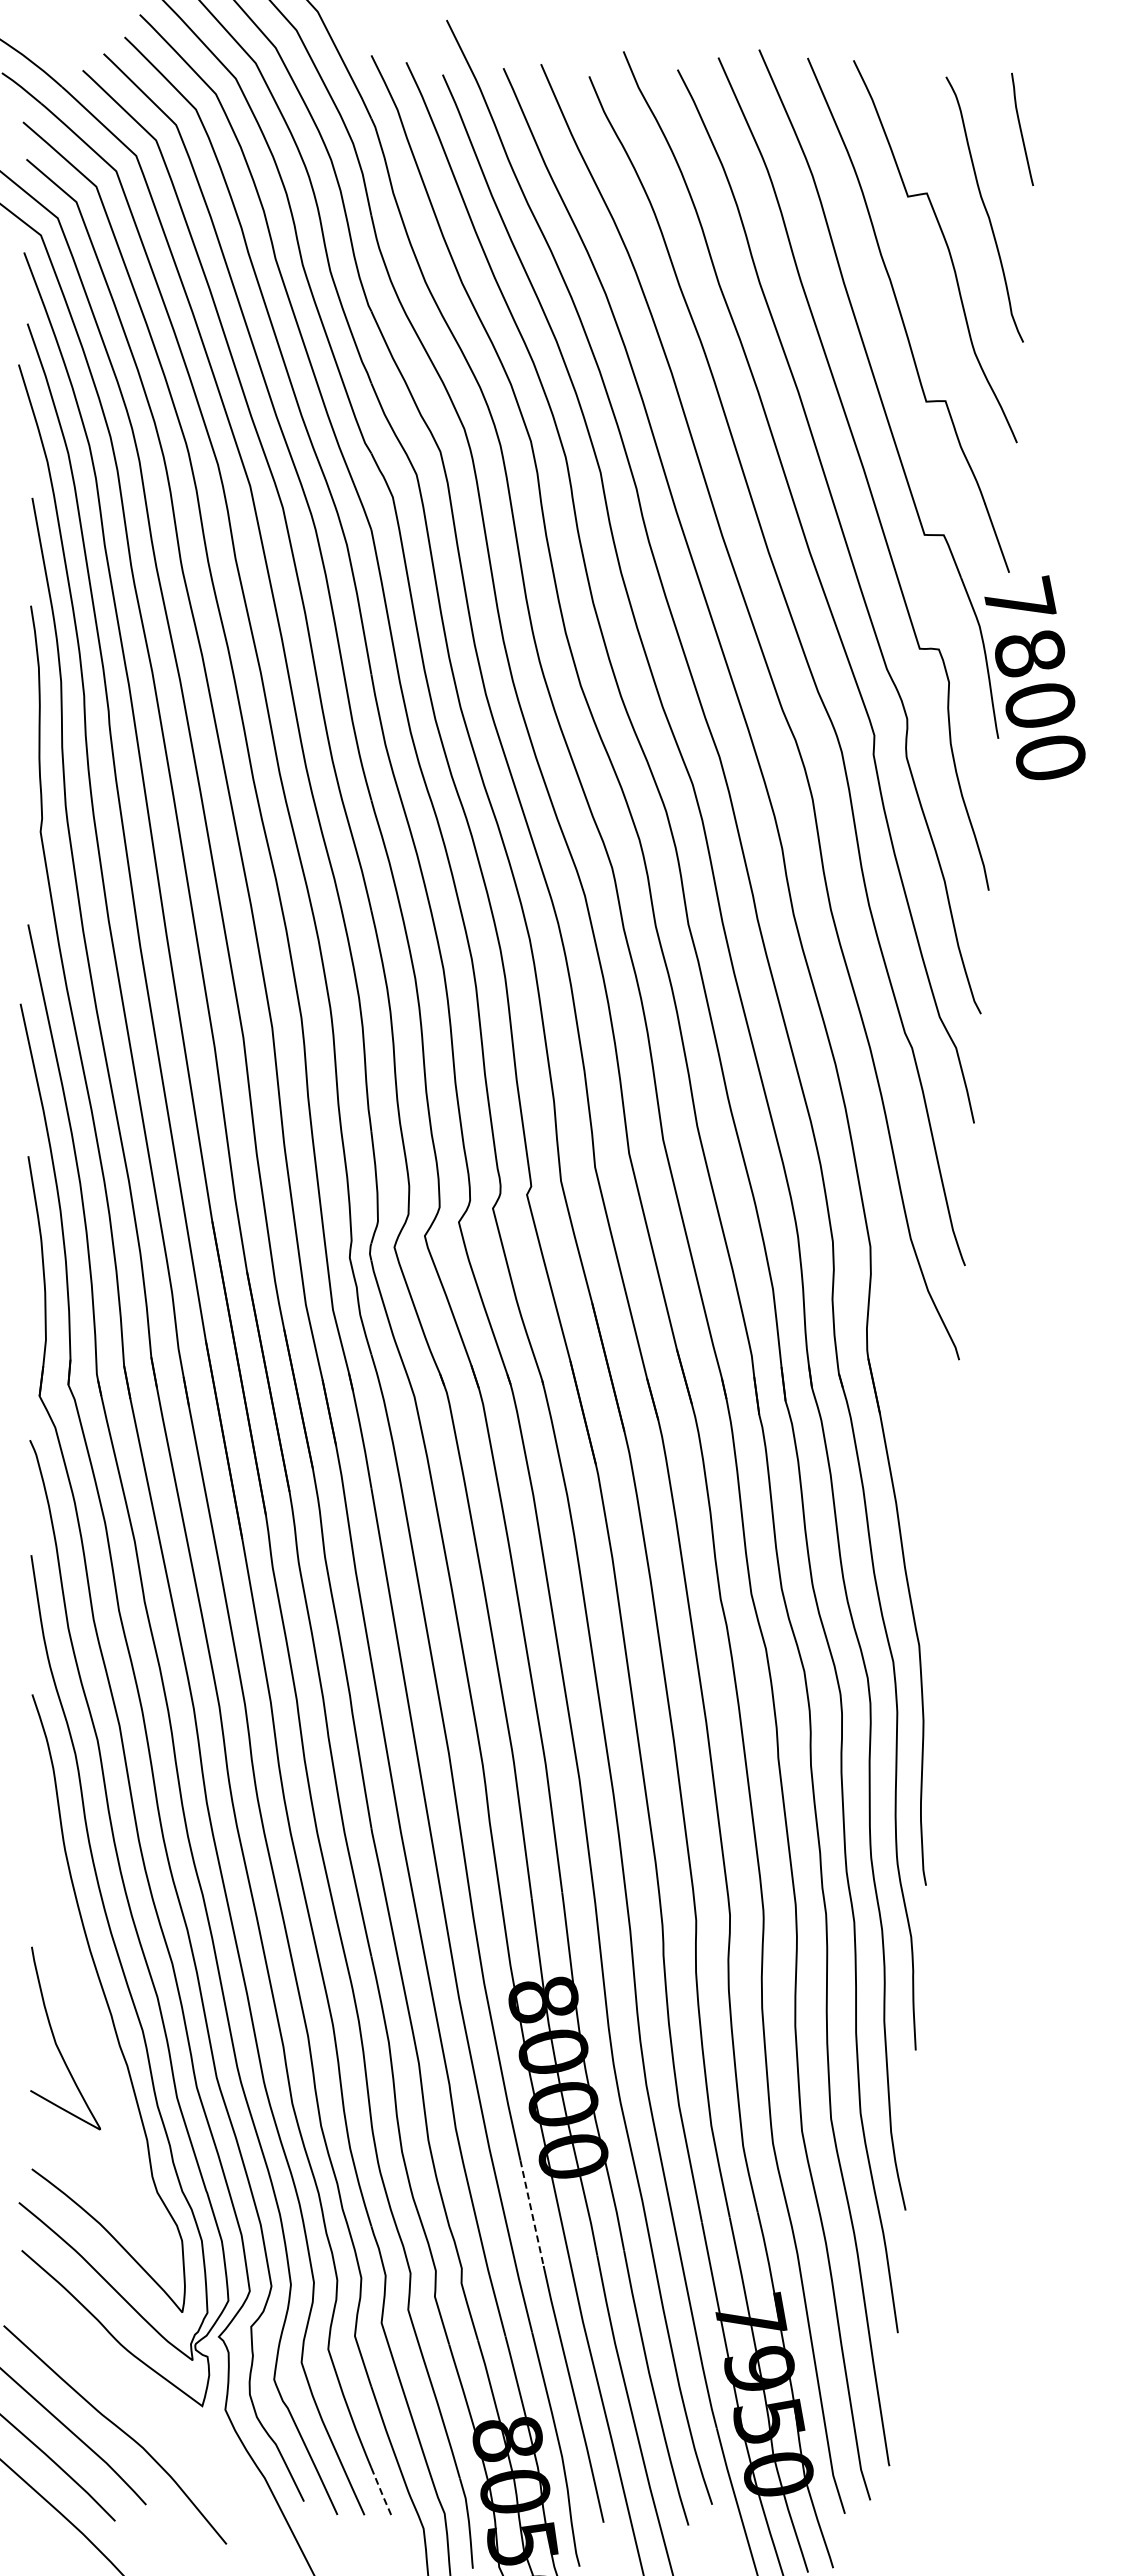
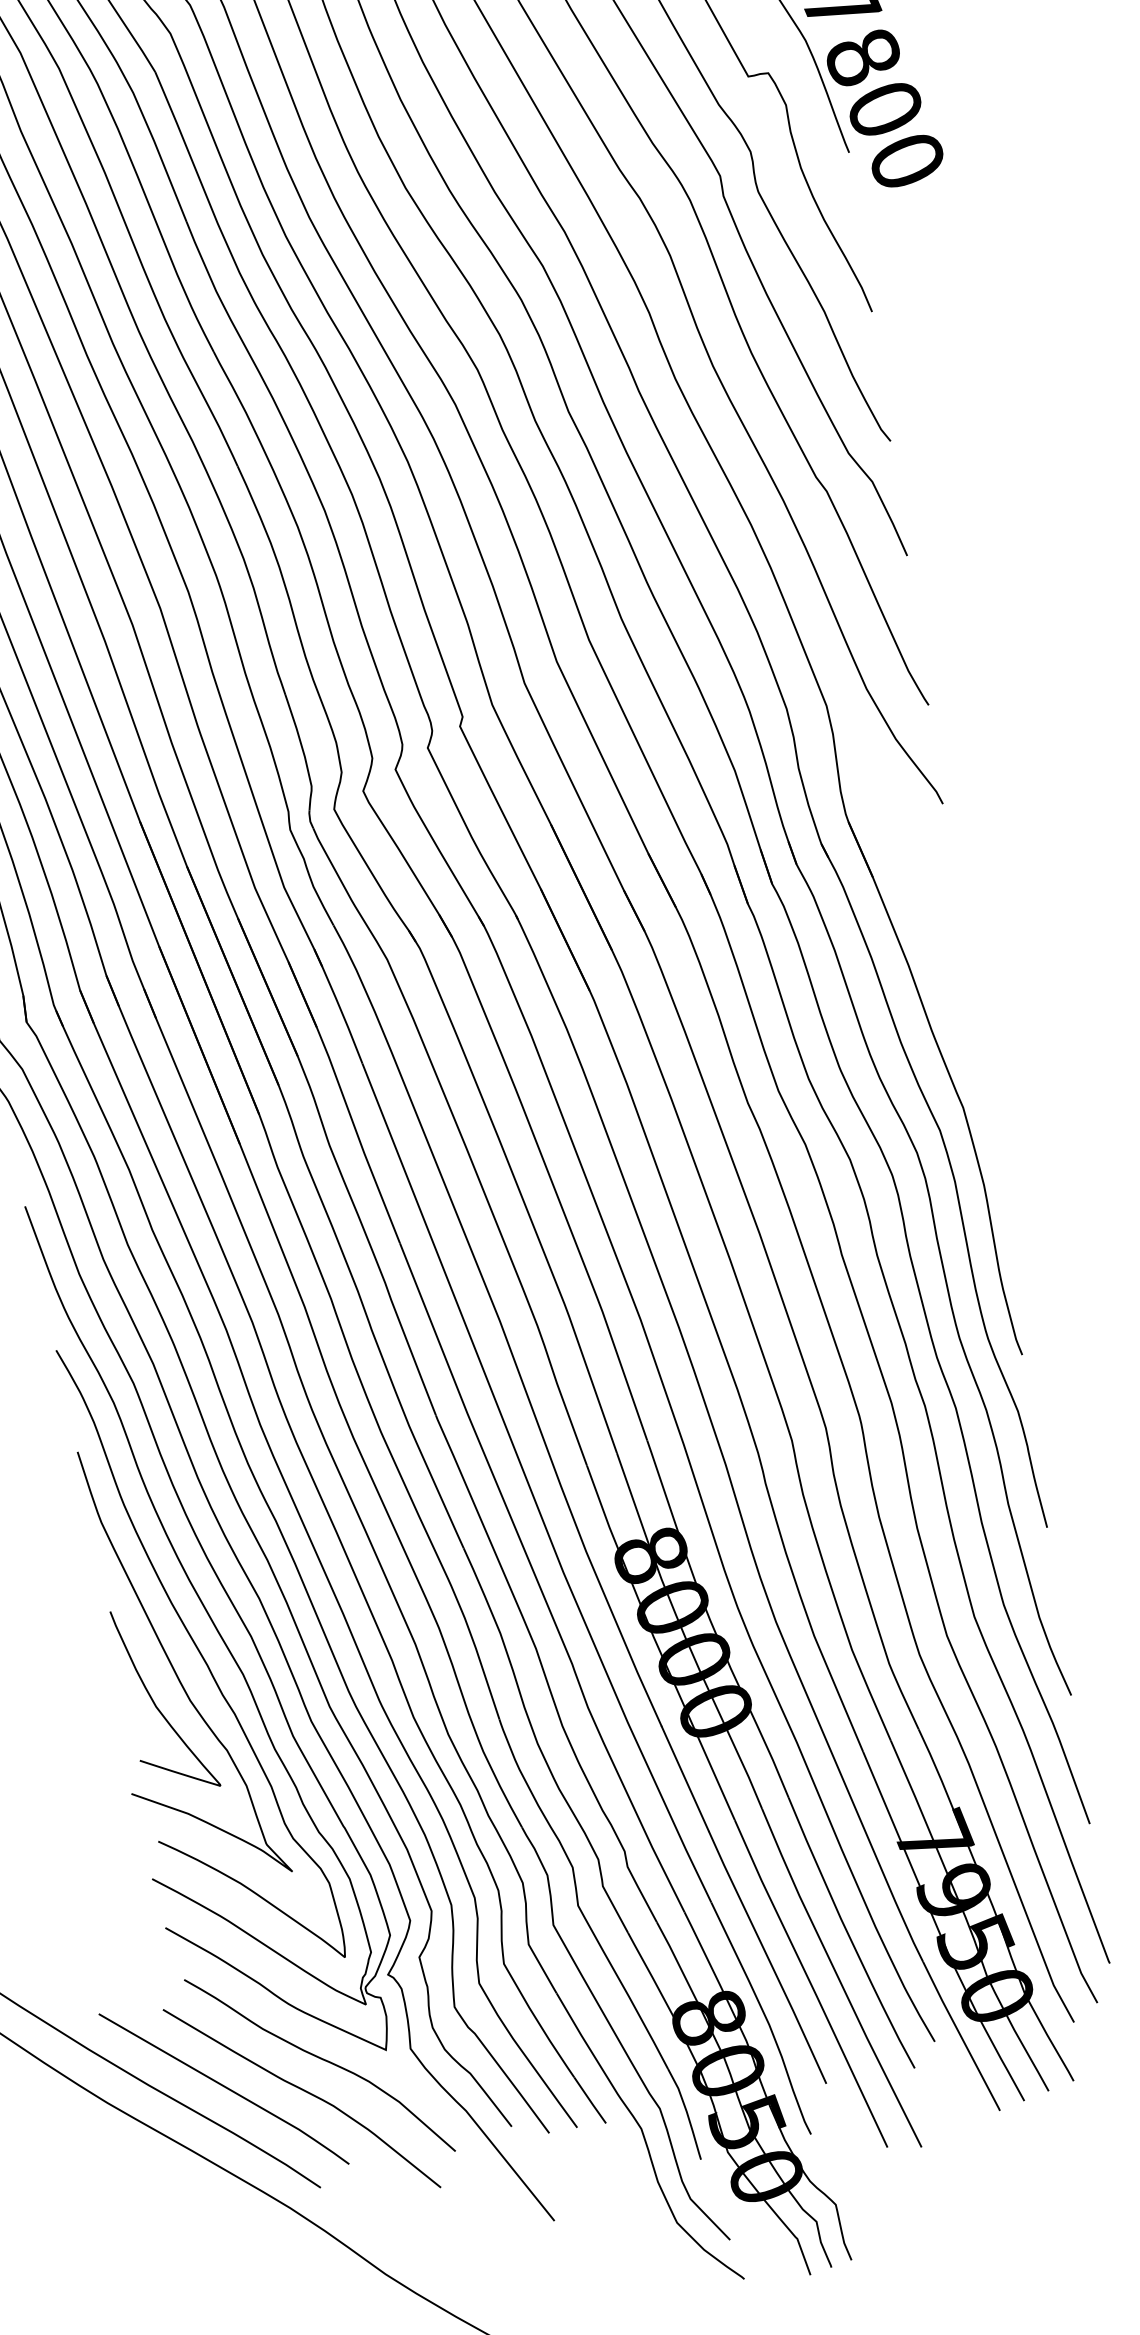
curve: (79, 2008) -> (172, 1665), added
line: (532, 2213) -> (685, 1779), dashed -> solid
curve: (141, 2403) -> (322, 2060), added
line: (381, 2493) -> (590, 2101), dashed -> solid

